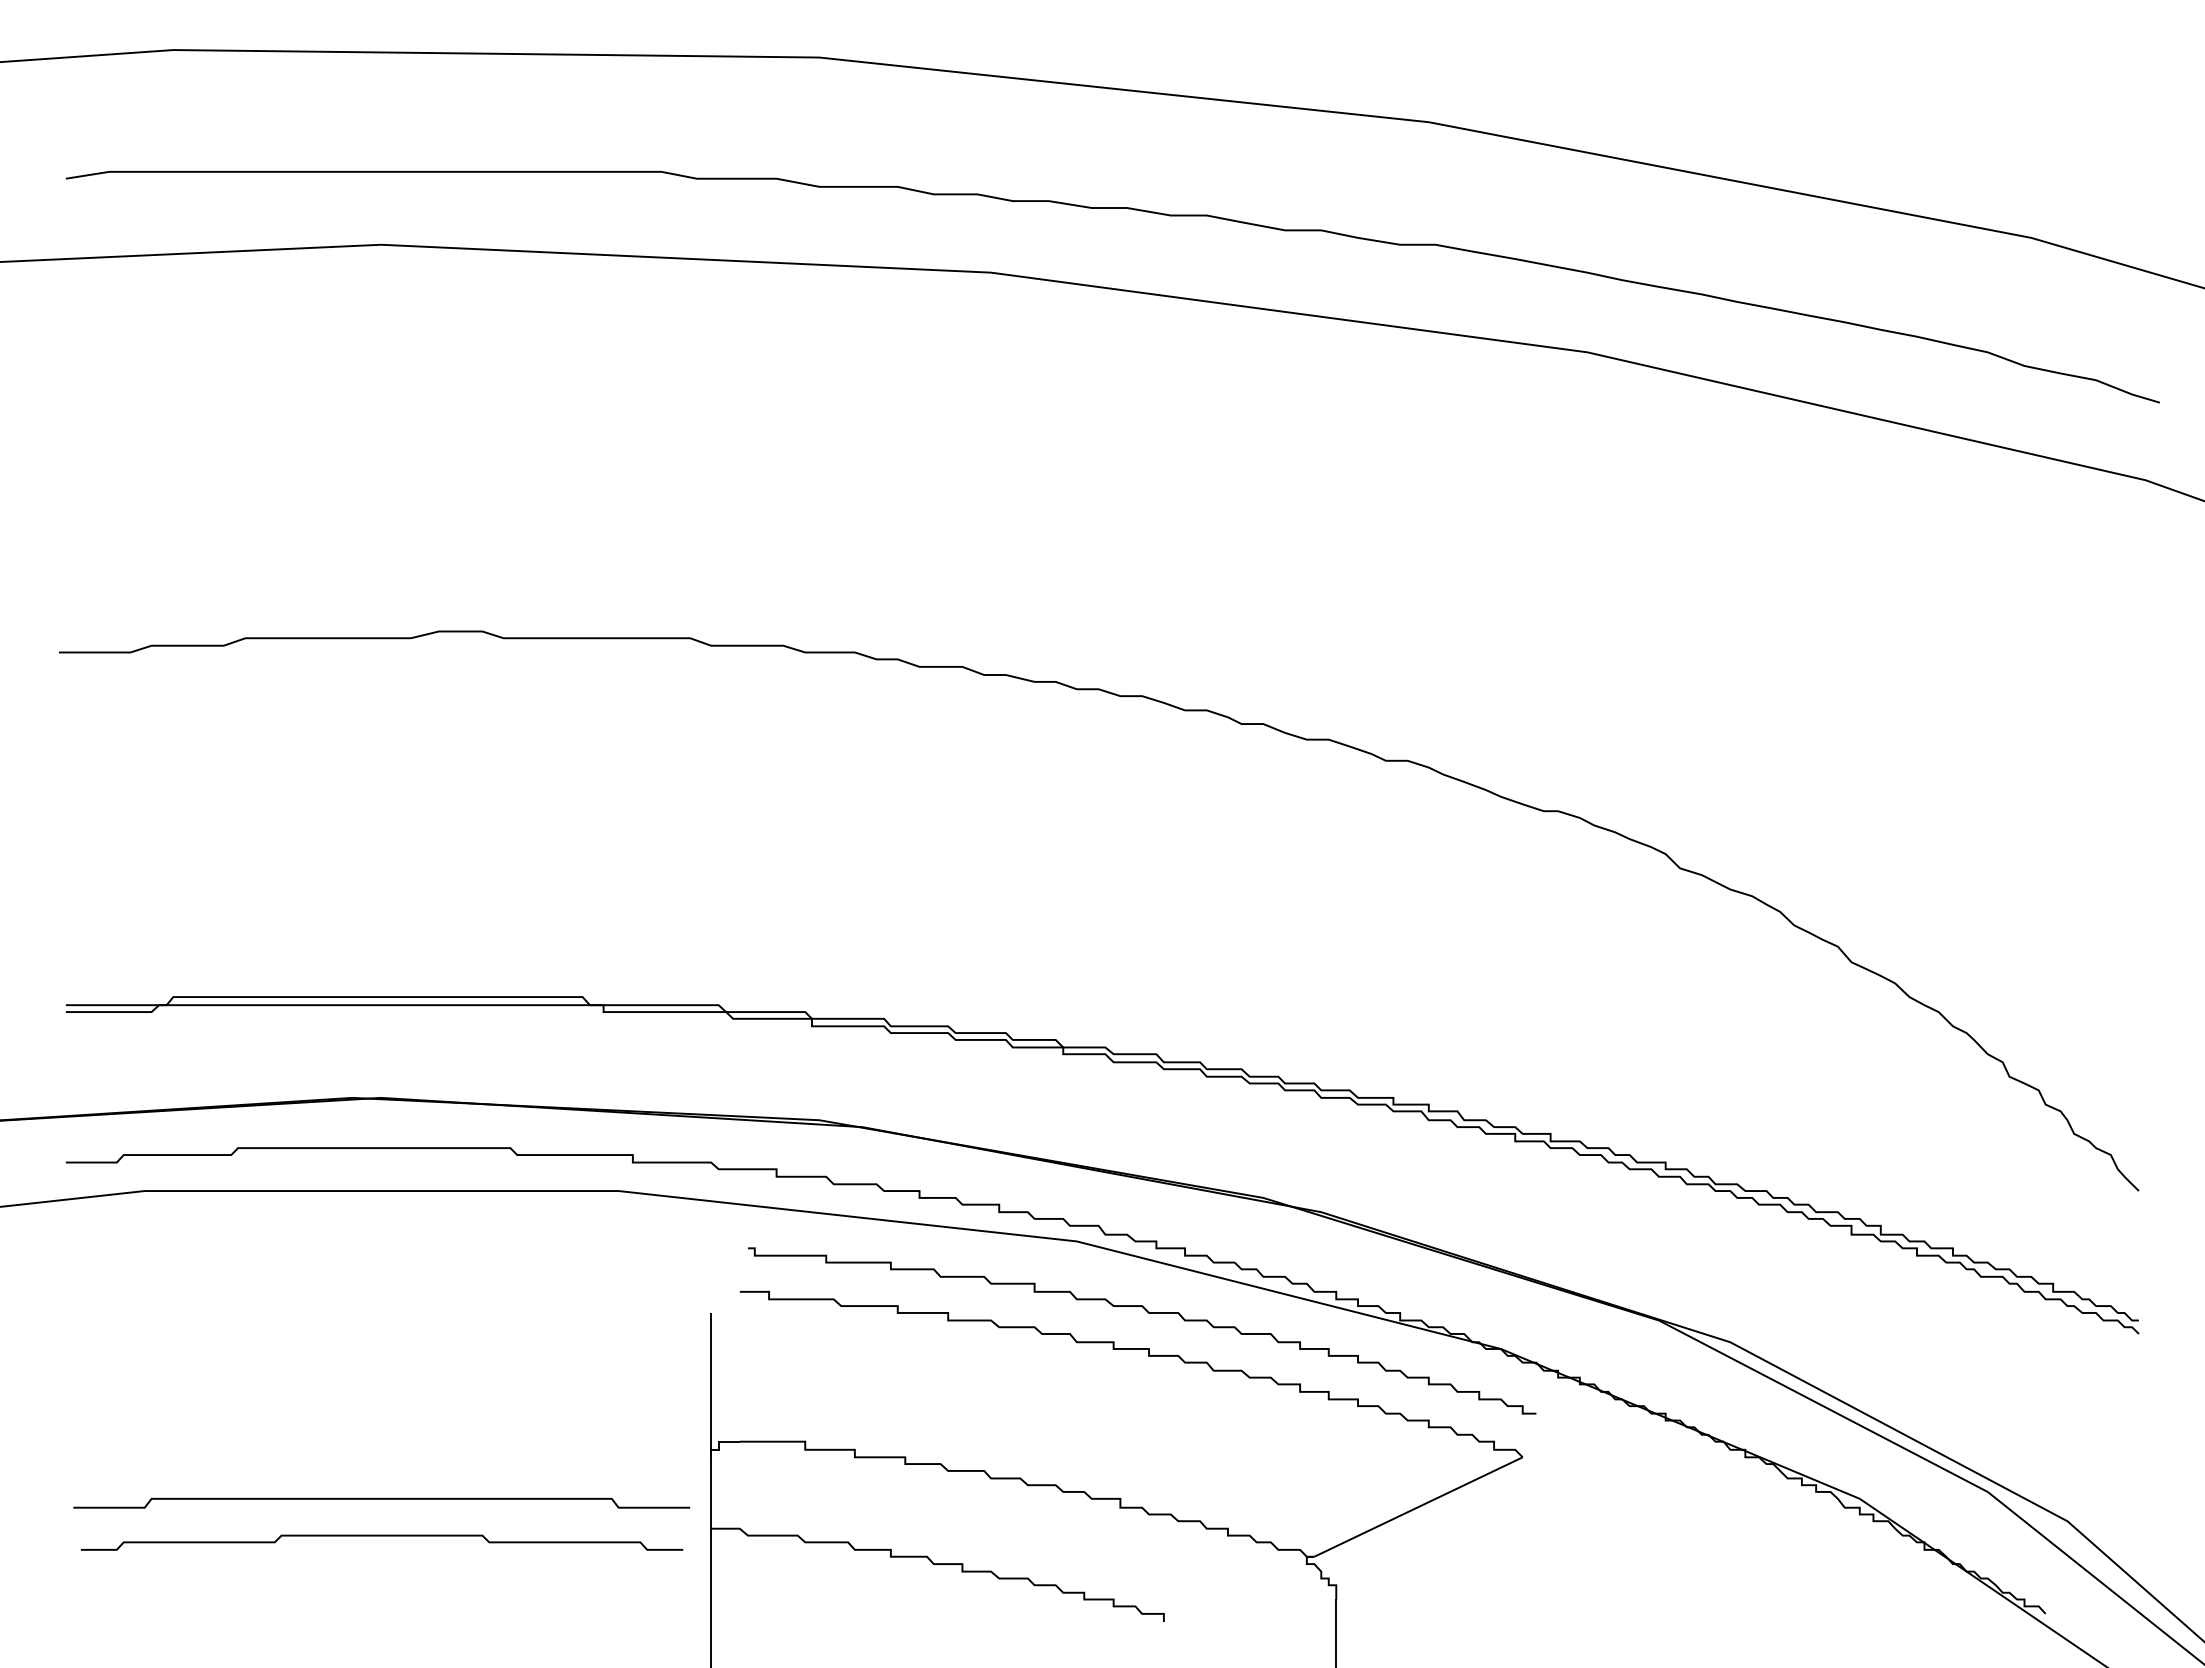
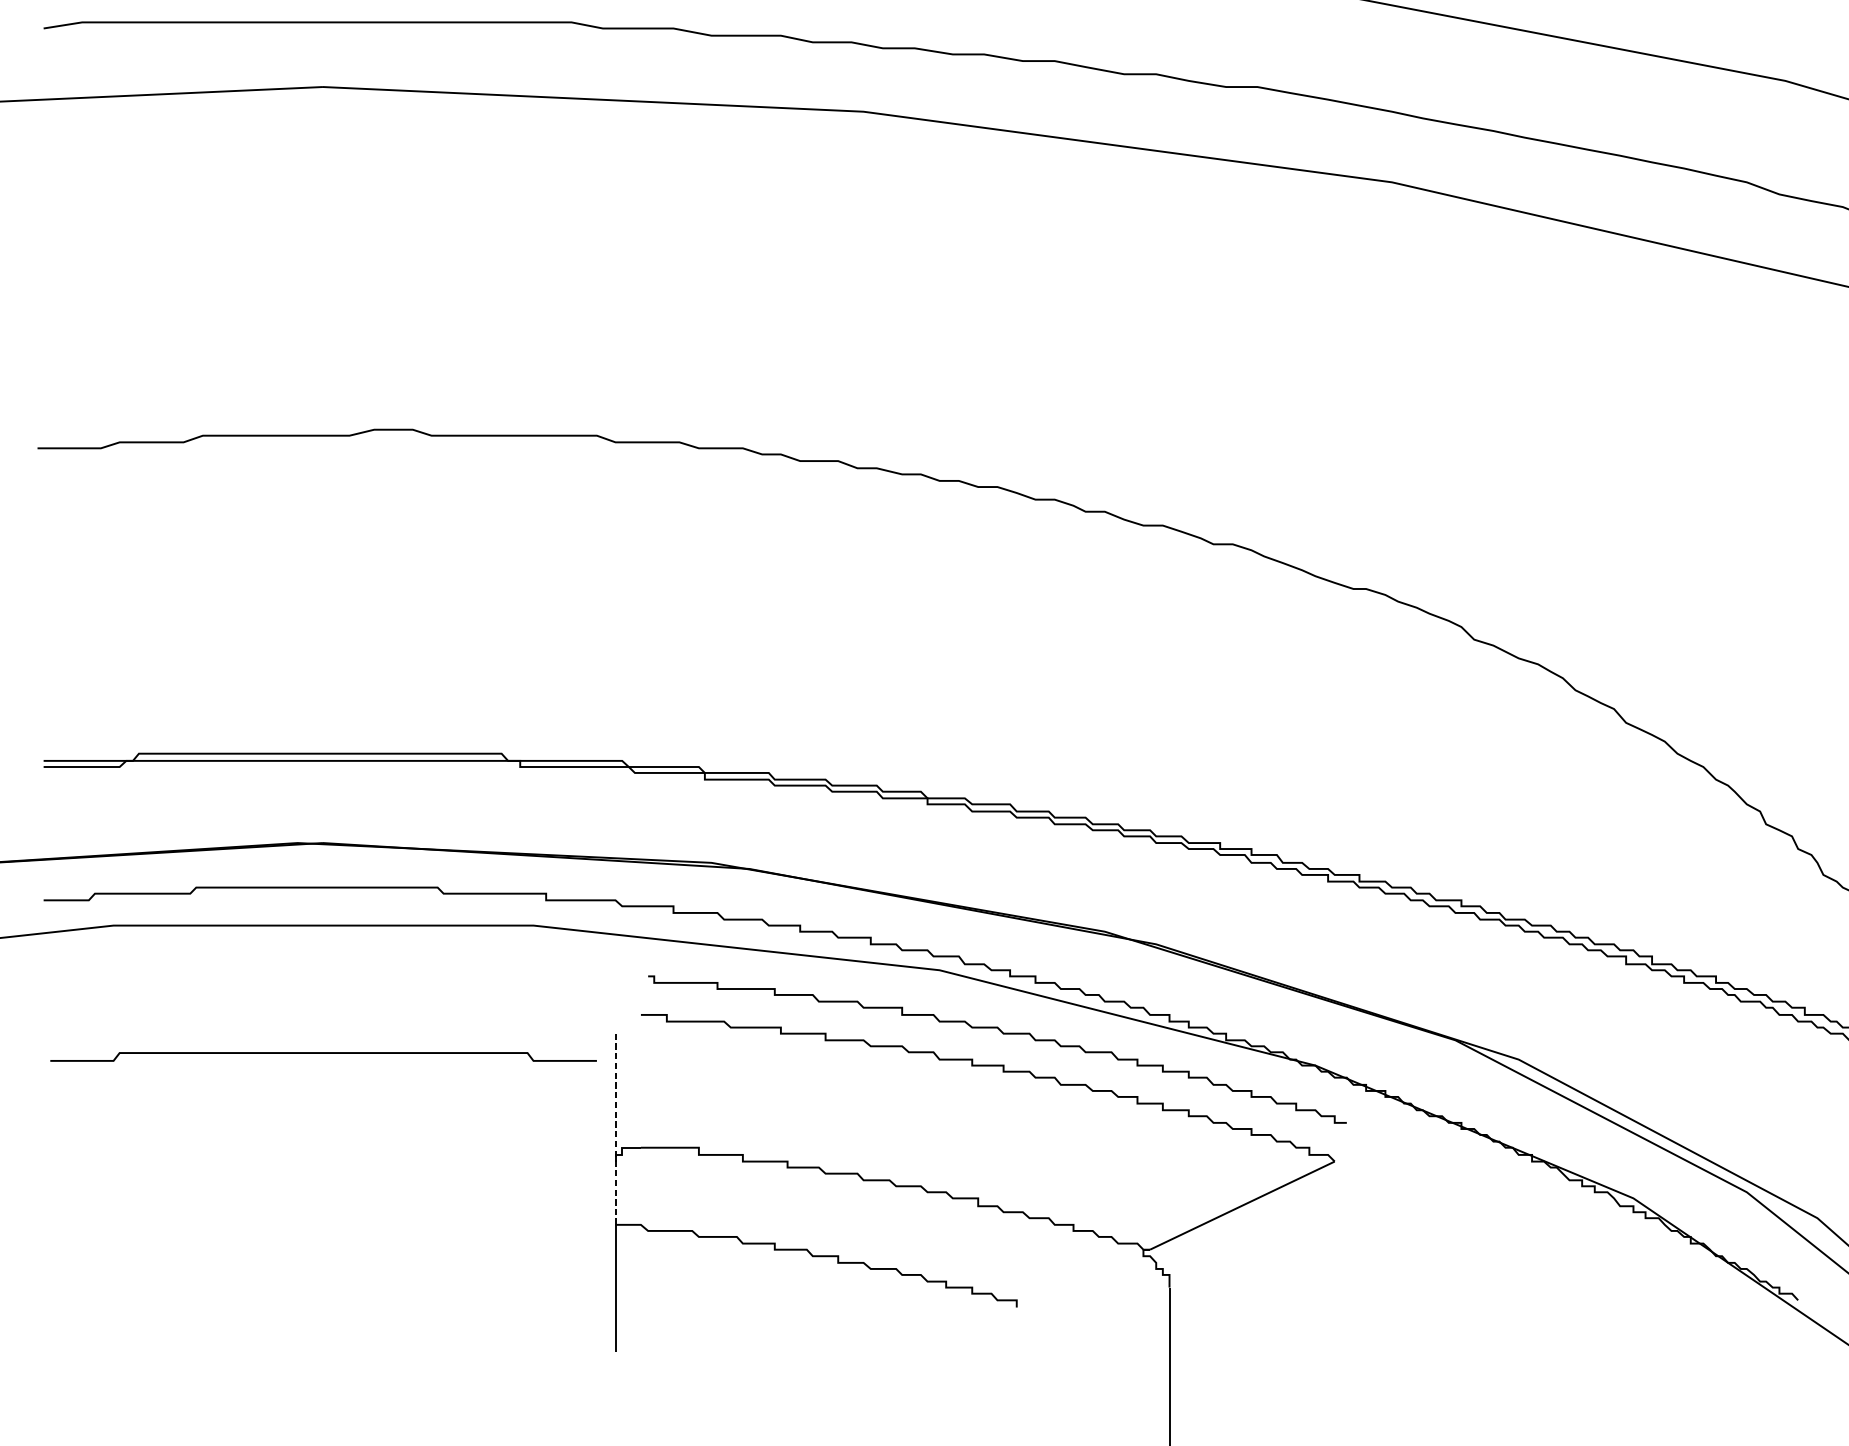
line: (711, 1417) -> (615, 1126), solid -> dashed
curve: (381, 1499) -> (323, 1053), moved
curve: (381, 1536) -> (323, 1231), removed

